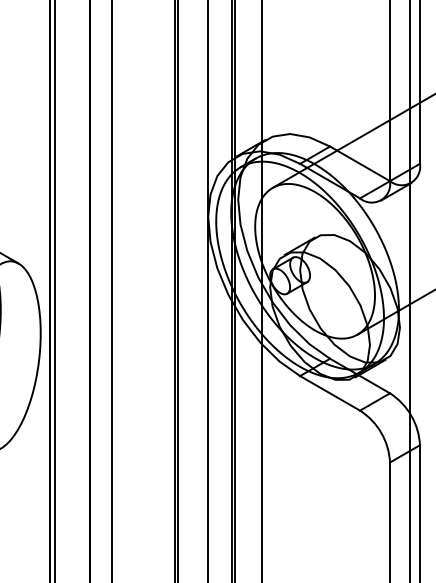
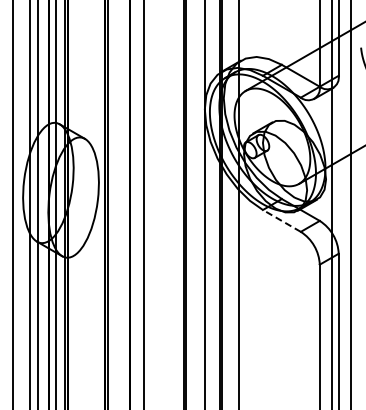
line: (329, 392) -> (281, 220), solid -> dashed

